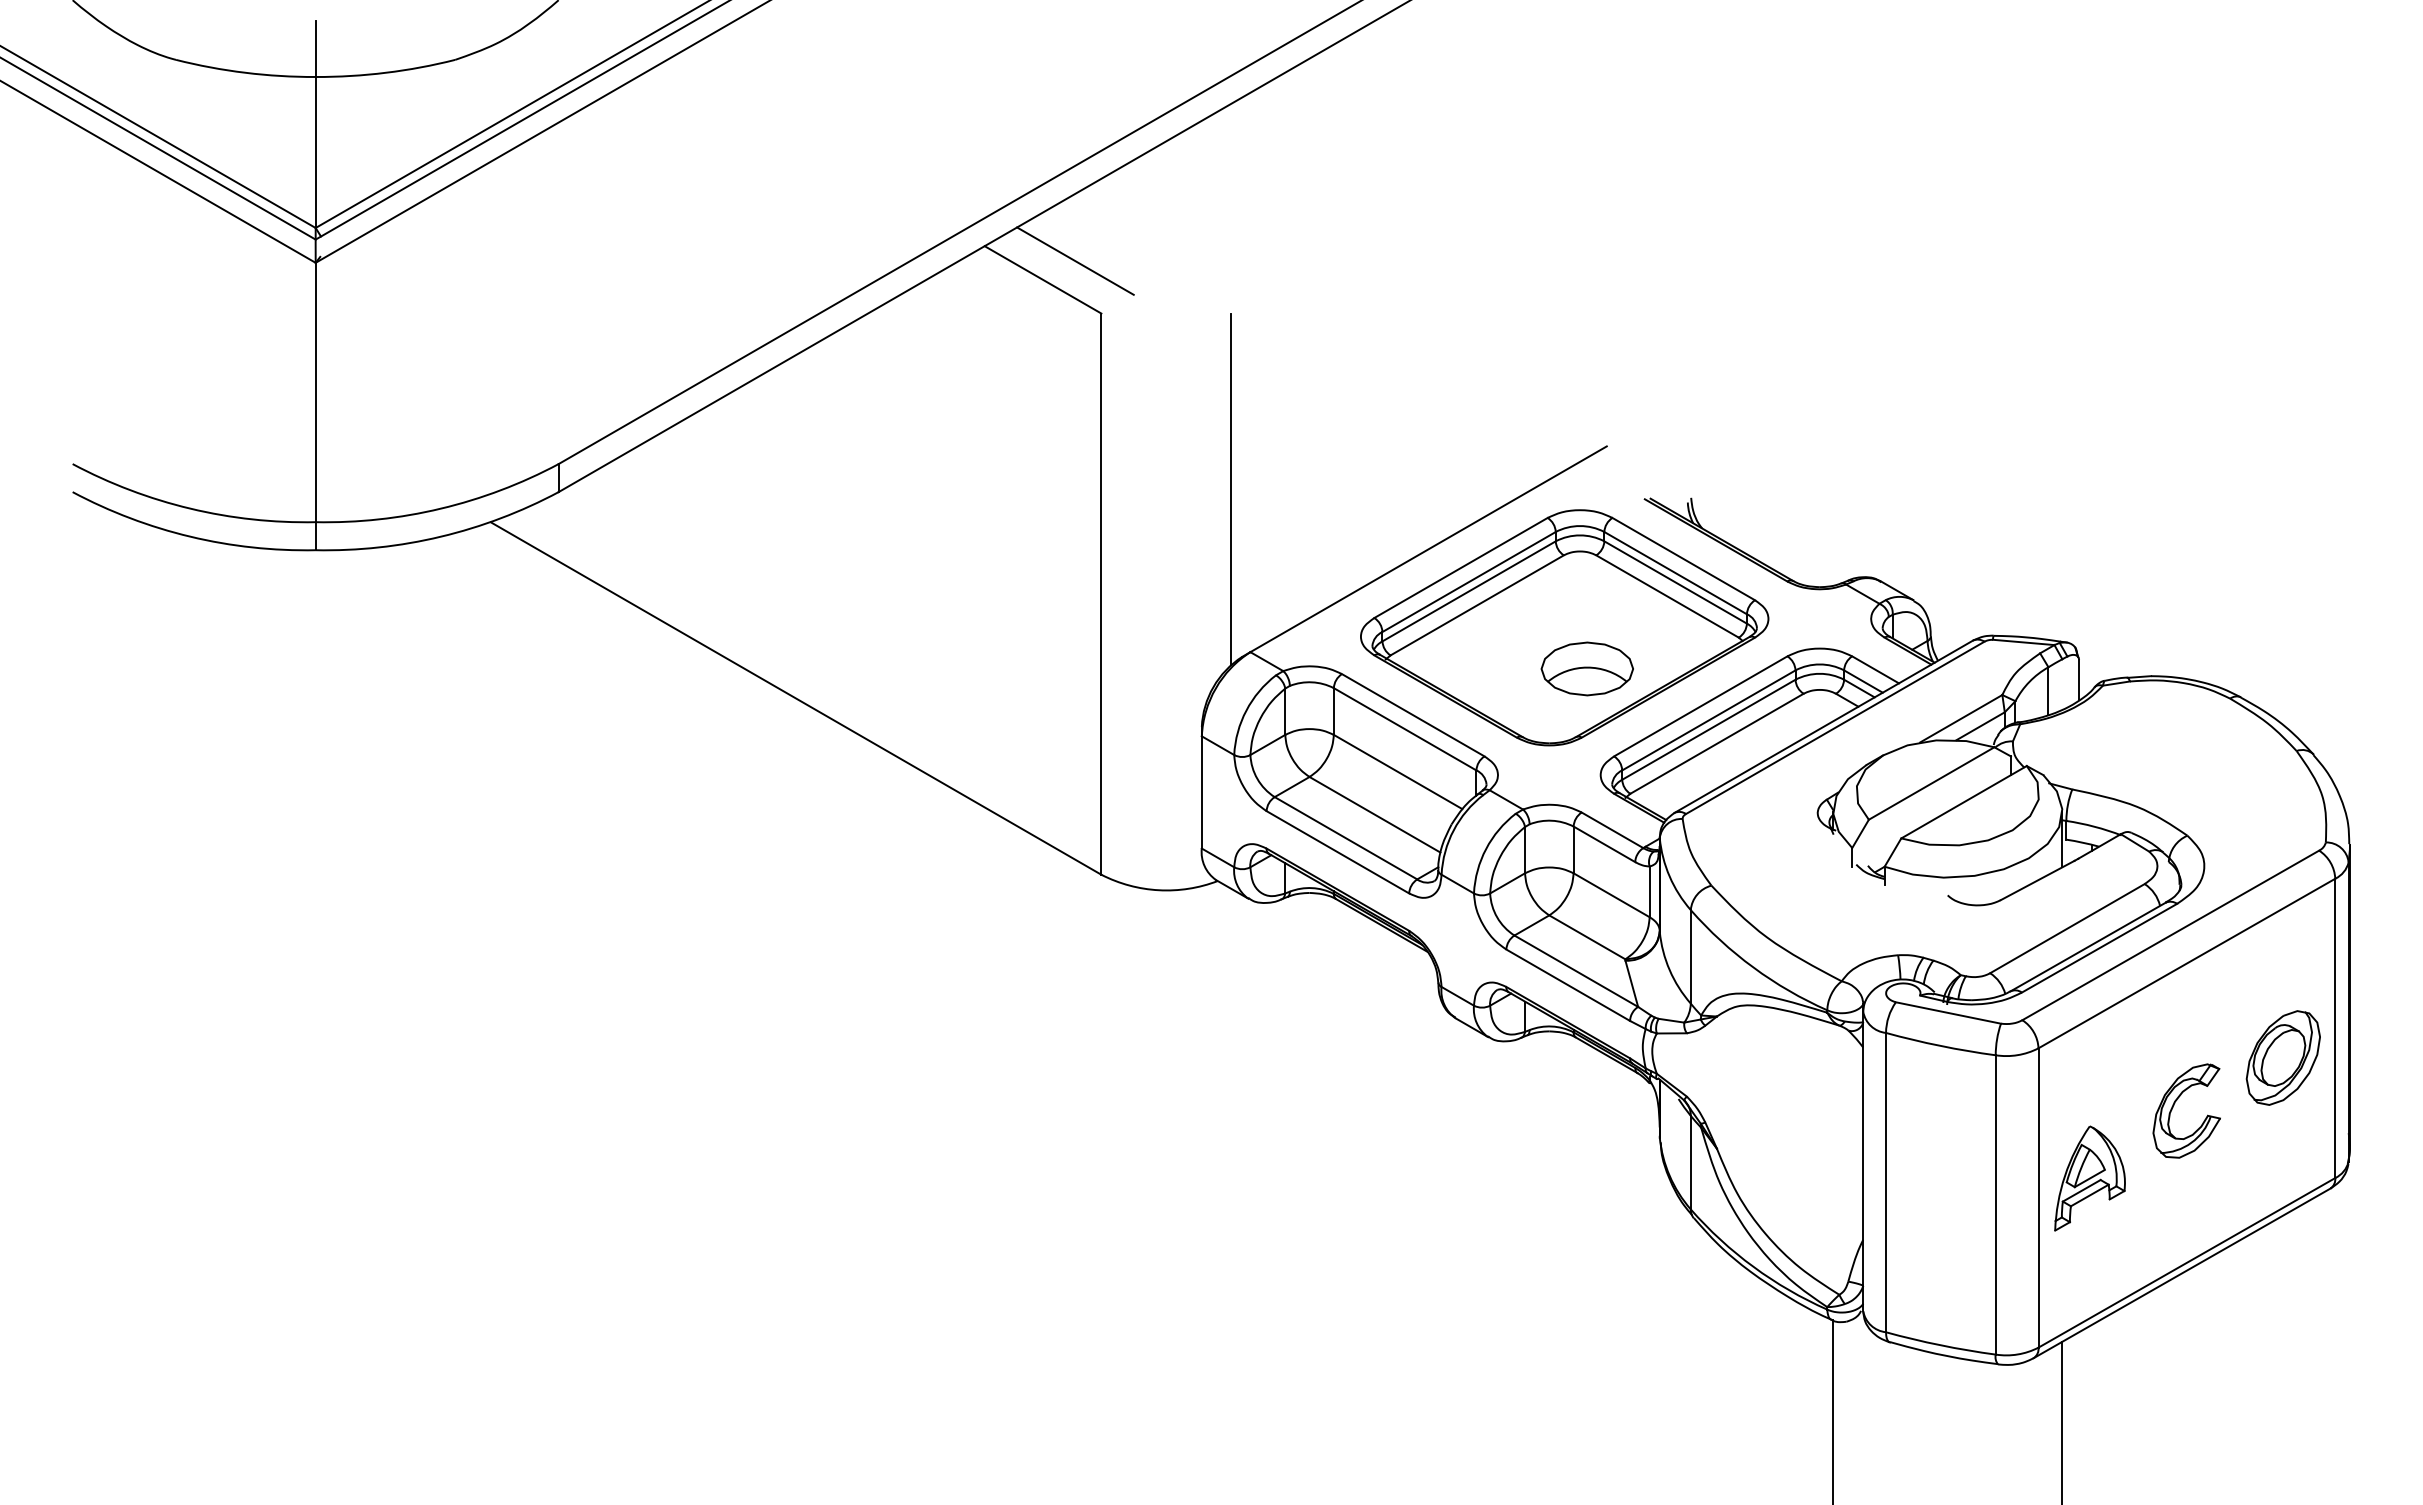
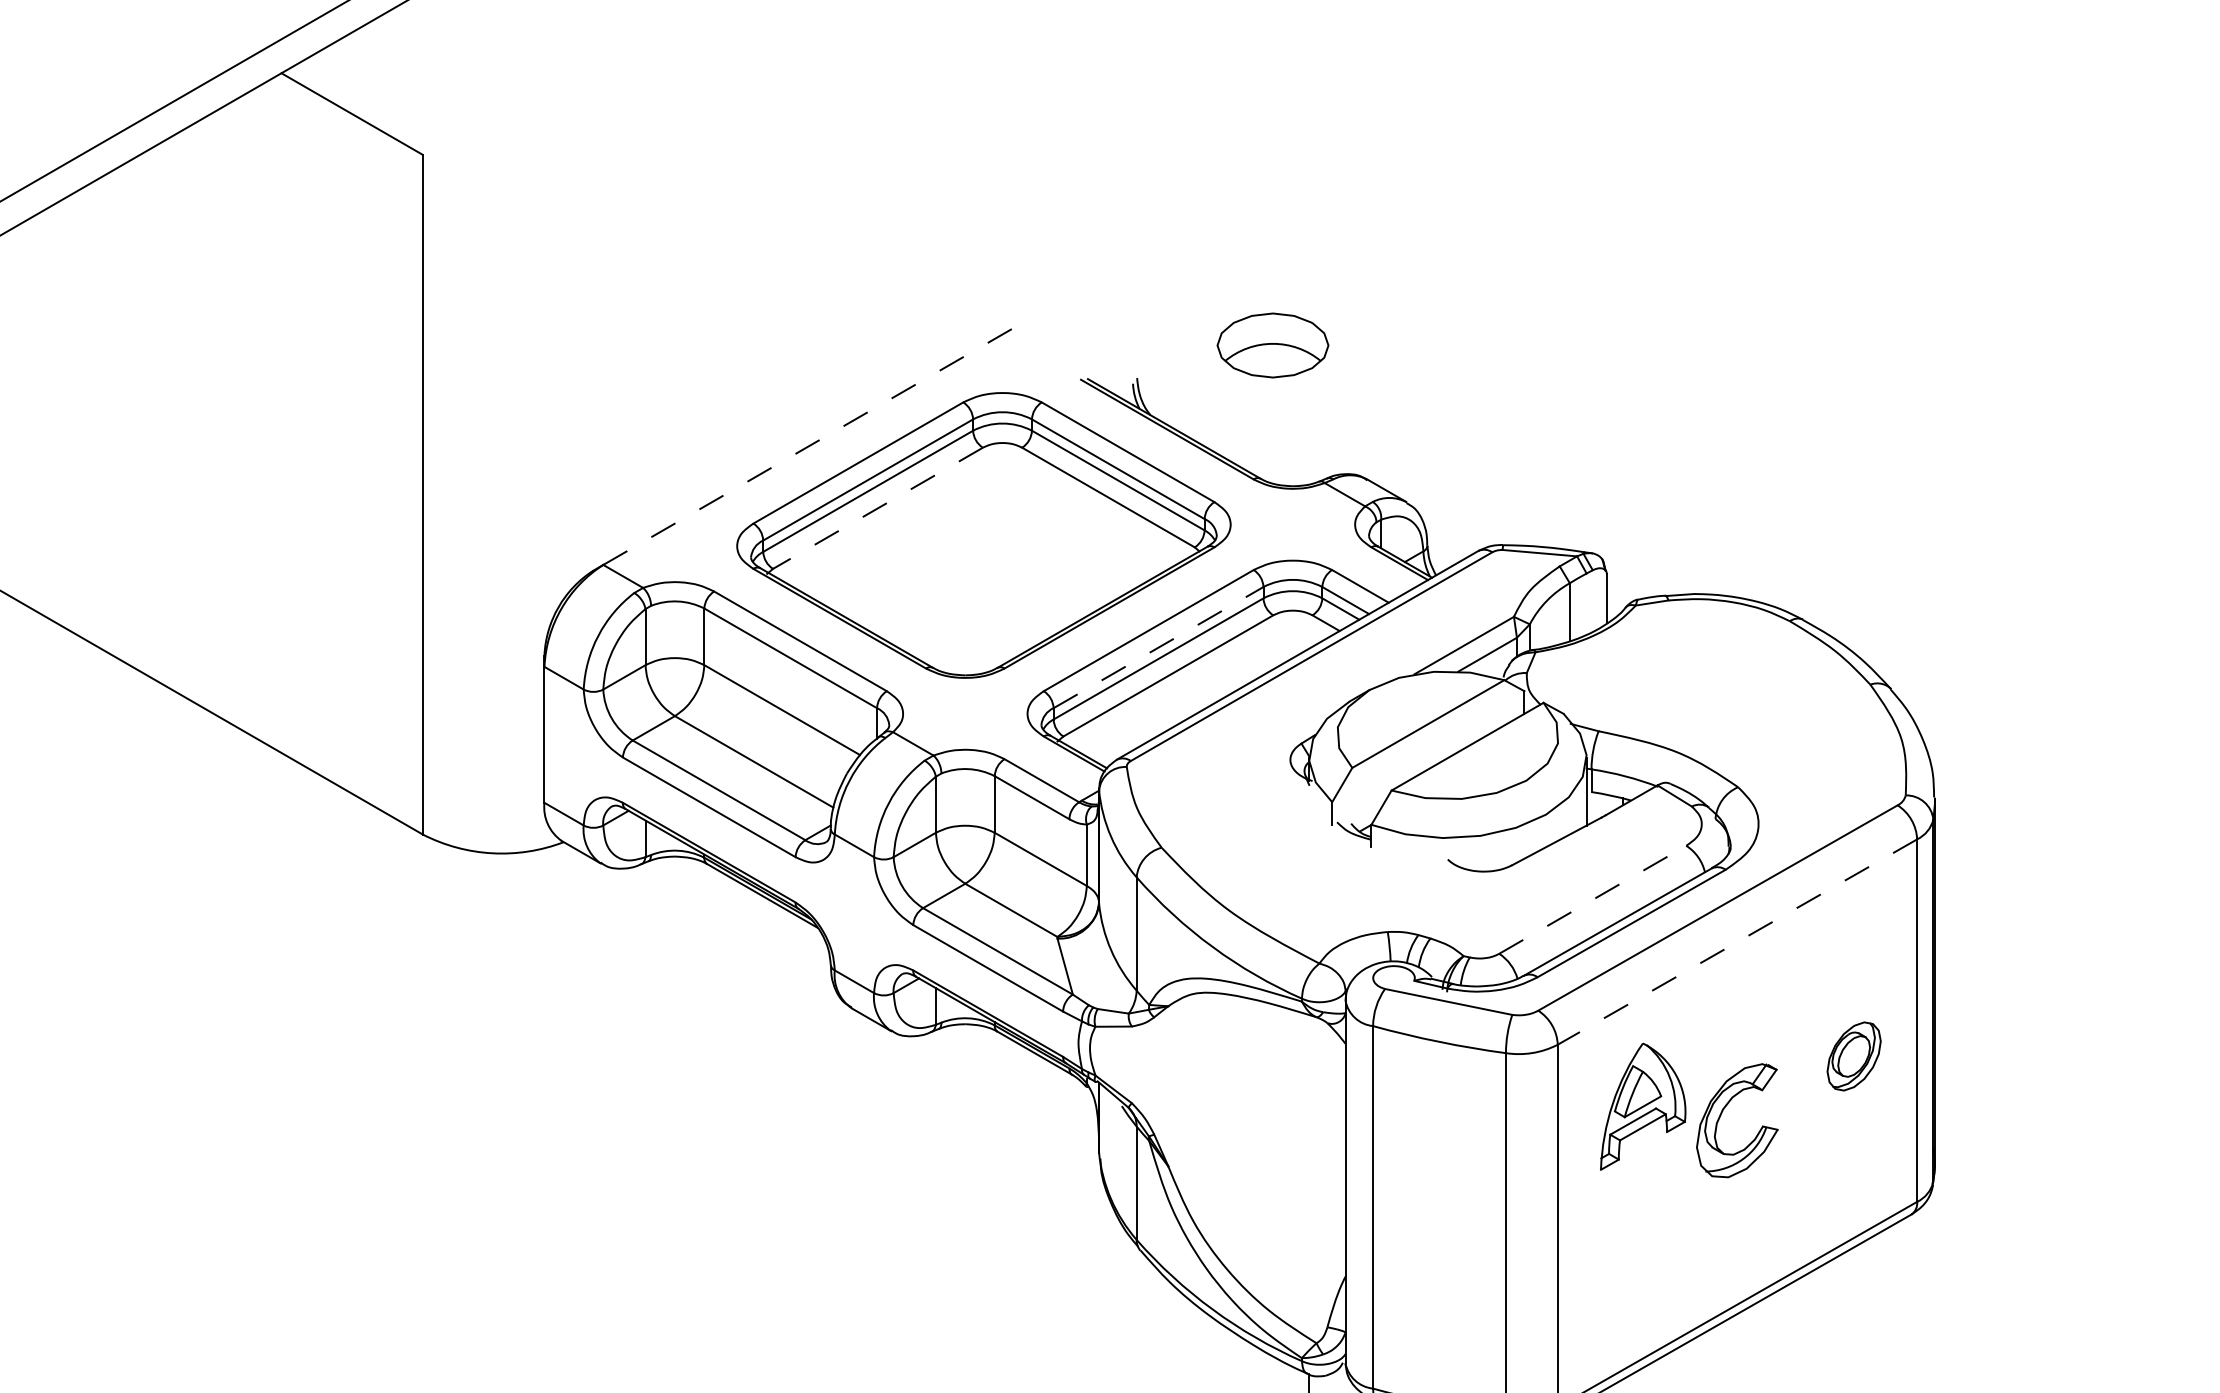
line: (1075, 260) -> (391, 90), removed
line: (1230, 489) -> (579, 367), removed
line: (1428, 549) -> (818, 440), solid -> dashed
line: (1476, 605) -> (877, 508), solid -> dashed
part: (1586, 668) -> (1271, 344), moved
line: (1709, 720) -> (1159, 647), solid -> dashed
line: (2067, 928) -> (1592, 899), solid -> dashed
line: (2186, 963) -> (1736, 942), solid -> dashed
part: (2282, 1057) -> (1853, 1055), size x0.6
part: (2089, 1178) -> (1642, 1106), moved

